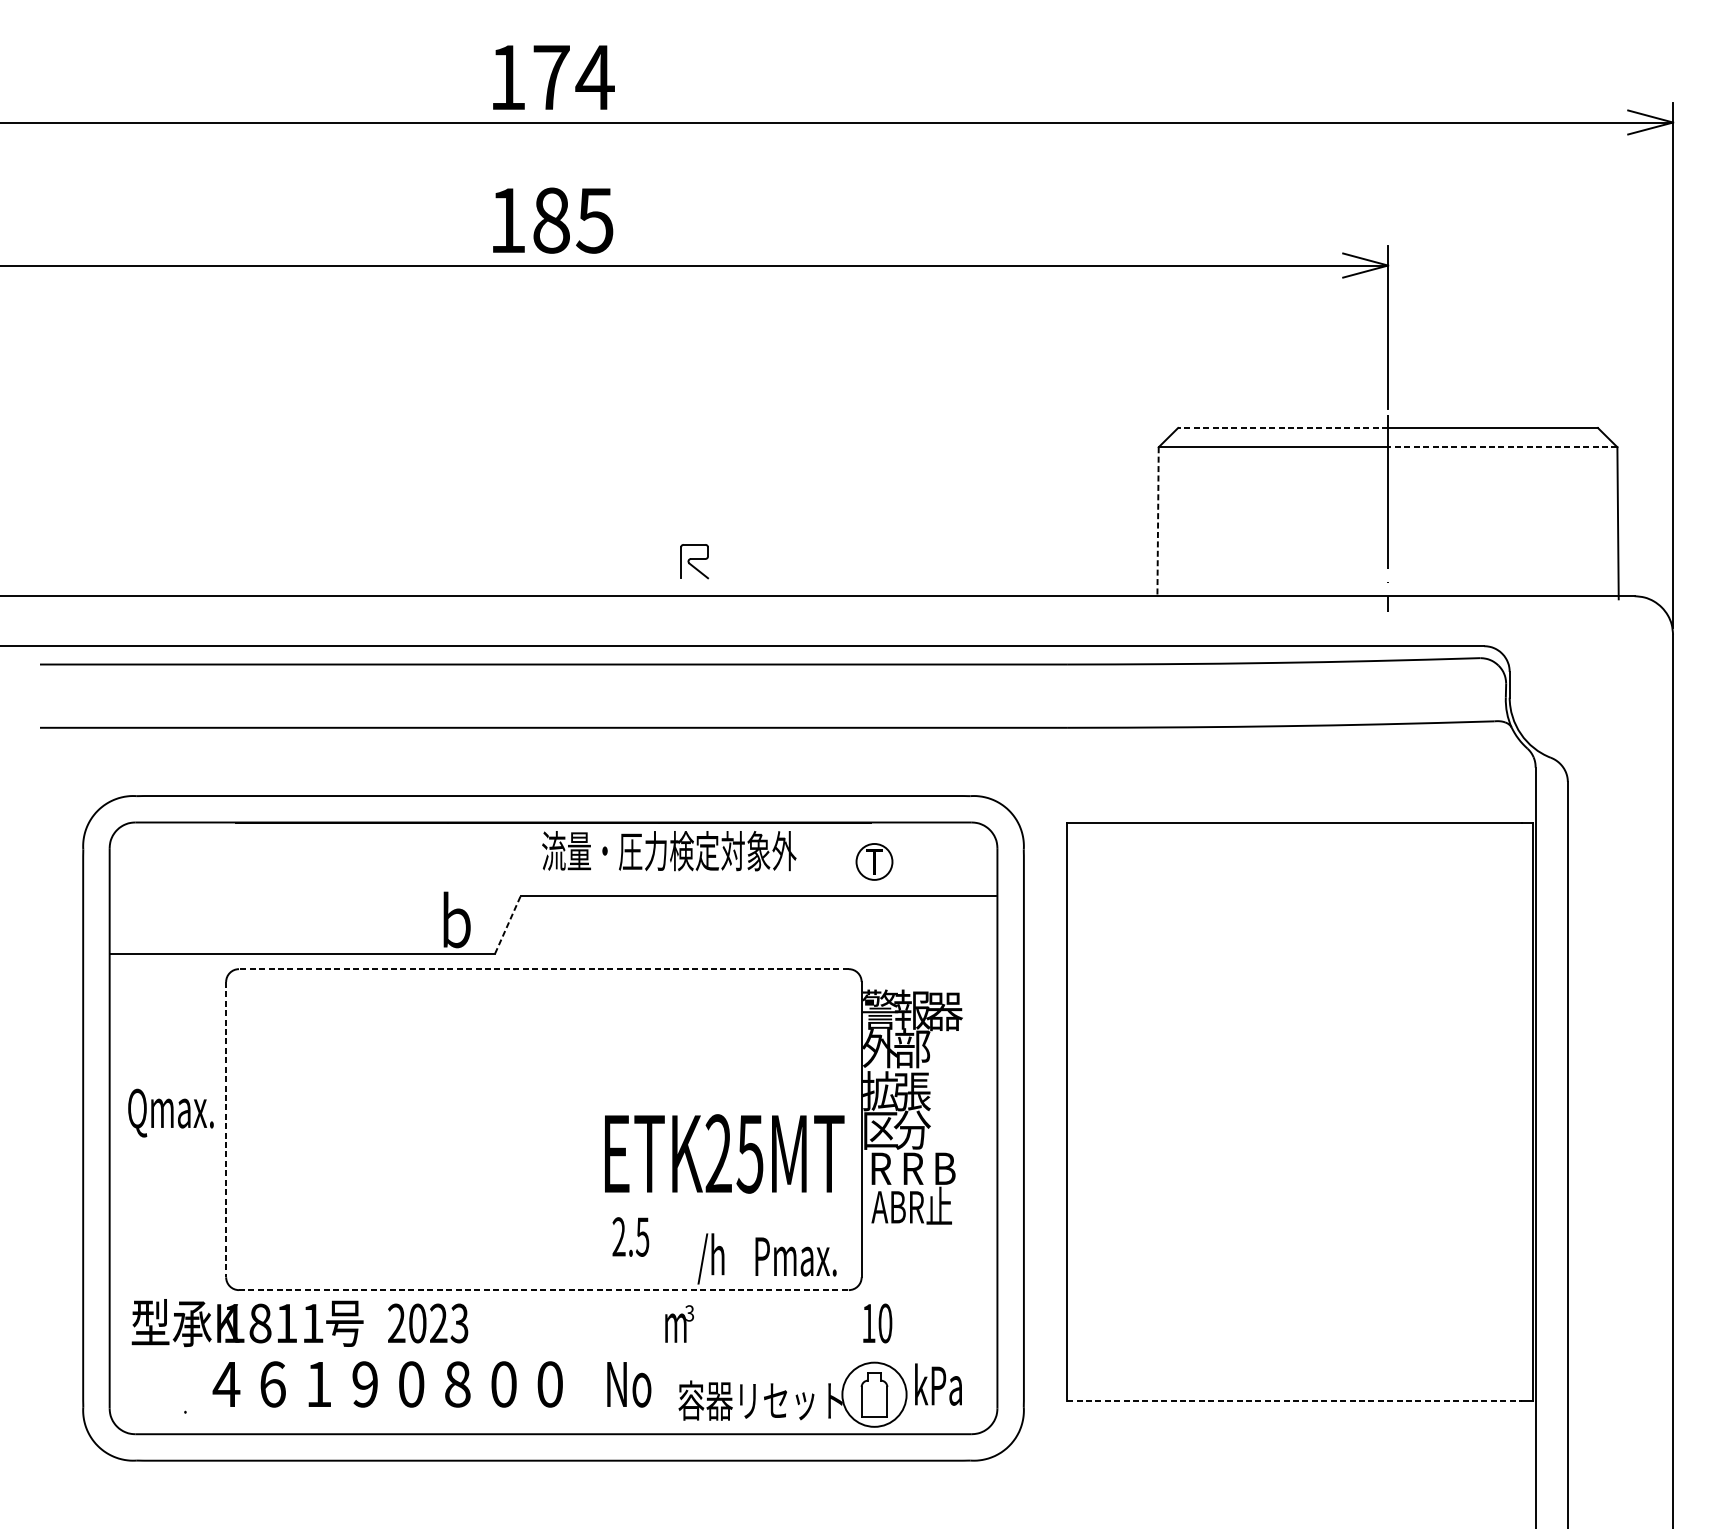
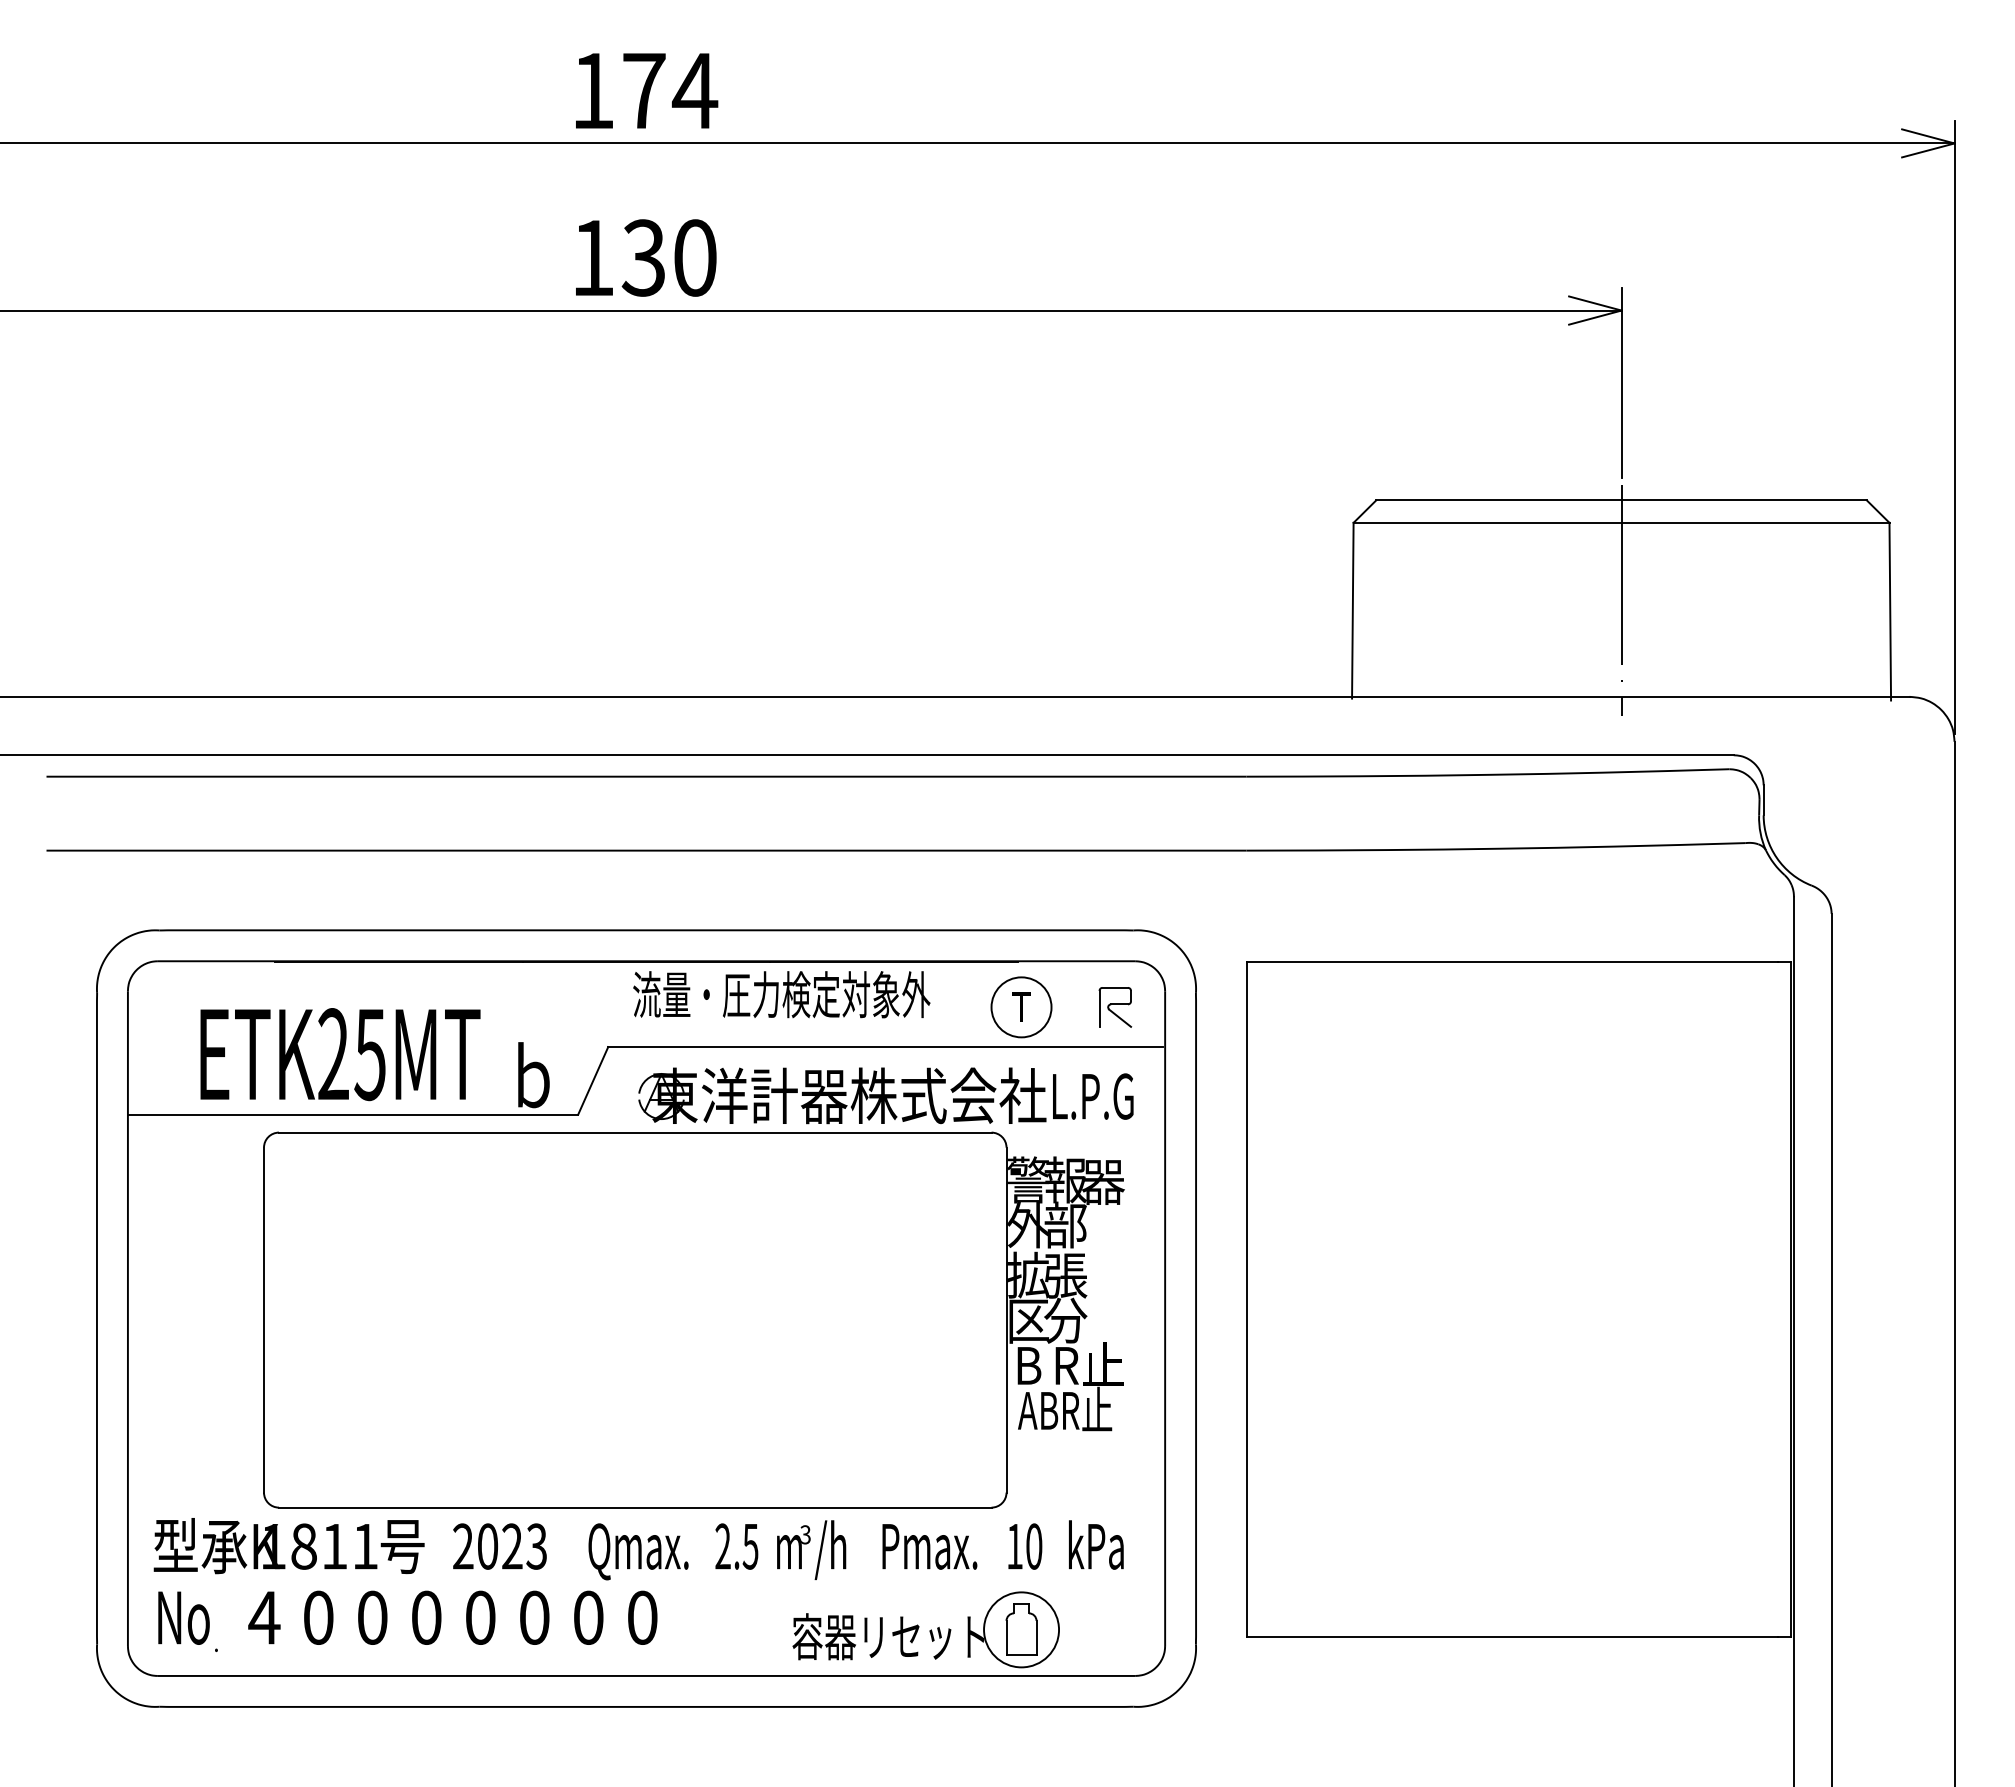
text: (572, 220) -> (668, 257), 185 -> 130
line: (1282, 428) -> (1498, 500), dashed -> solid
line: (1502, 446) -> (1755, 522), dashed -> solid
line: (1157, 522) -> (1352, 610), dashed -> solid
part: (694, 561) -> (1115, 1007), moved
circle: (874, 862) -> (1021, 1007), size x1.43
line: (508, 924) -> (593, 1080), dashed -> solid
part: (758, 937) -> (885, 1095), added
line: (543, 969) -> (634, 1132), dashed -> solid
text: (170, 1112) -> (638, 1551), moved
line: (226, 1129) -> (264, 1320), dashed -> solid
text: (724, 1153) -> (340, 1054), moved
text: (944, 1166) -> (1103, 1363), B -> 止
text: (881, 1168) -> (1029, 1365), R -> B
text: (630, 1236) -> (736, 1546), moved
text: (795, 1256) -> (929, 1546), moved
text: (711, 1259) -> (830, 1550), moved
line: (544, 1290) -> (635, 1507), dashed -> solid
text: (272, 1384) -> (318, 1617), 6 -> 0
text: (319, 1384) -> (372, 1617), 1 -> 0
text: (365, 1384) -> (426, 1617), 9 -> 0
text: (457, 1384) -> (534, 1617), 8 -> 0
text: (628, 1384) -> (183, 1617), moved
text: (938, 1384) -> (1096, 1544), moved
line: (1294, 1401) -> (1512, 1637), dashed -> solid

